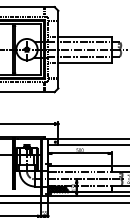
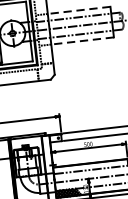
line: (85, 36) -> (79, 10), solid -> dashed
line: (85, 62) -> (83, 40), solid -> dashed

